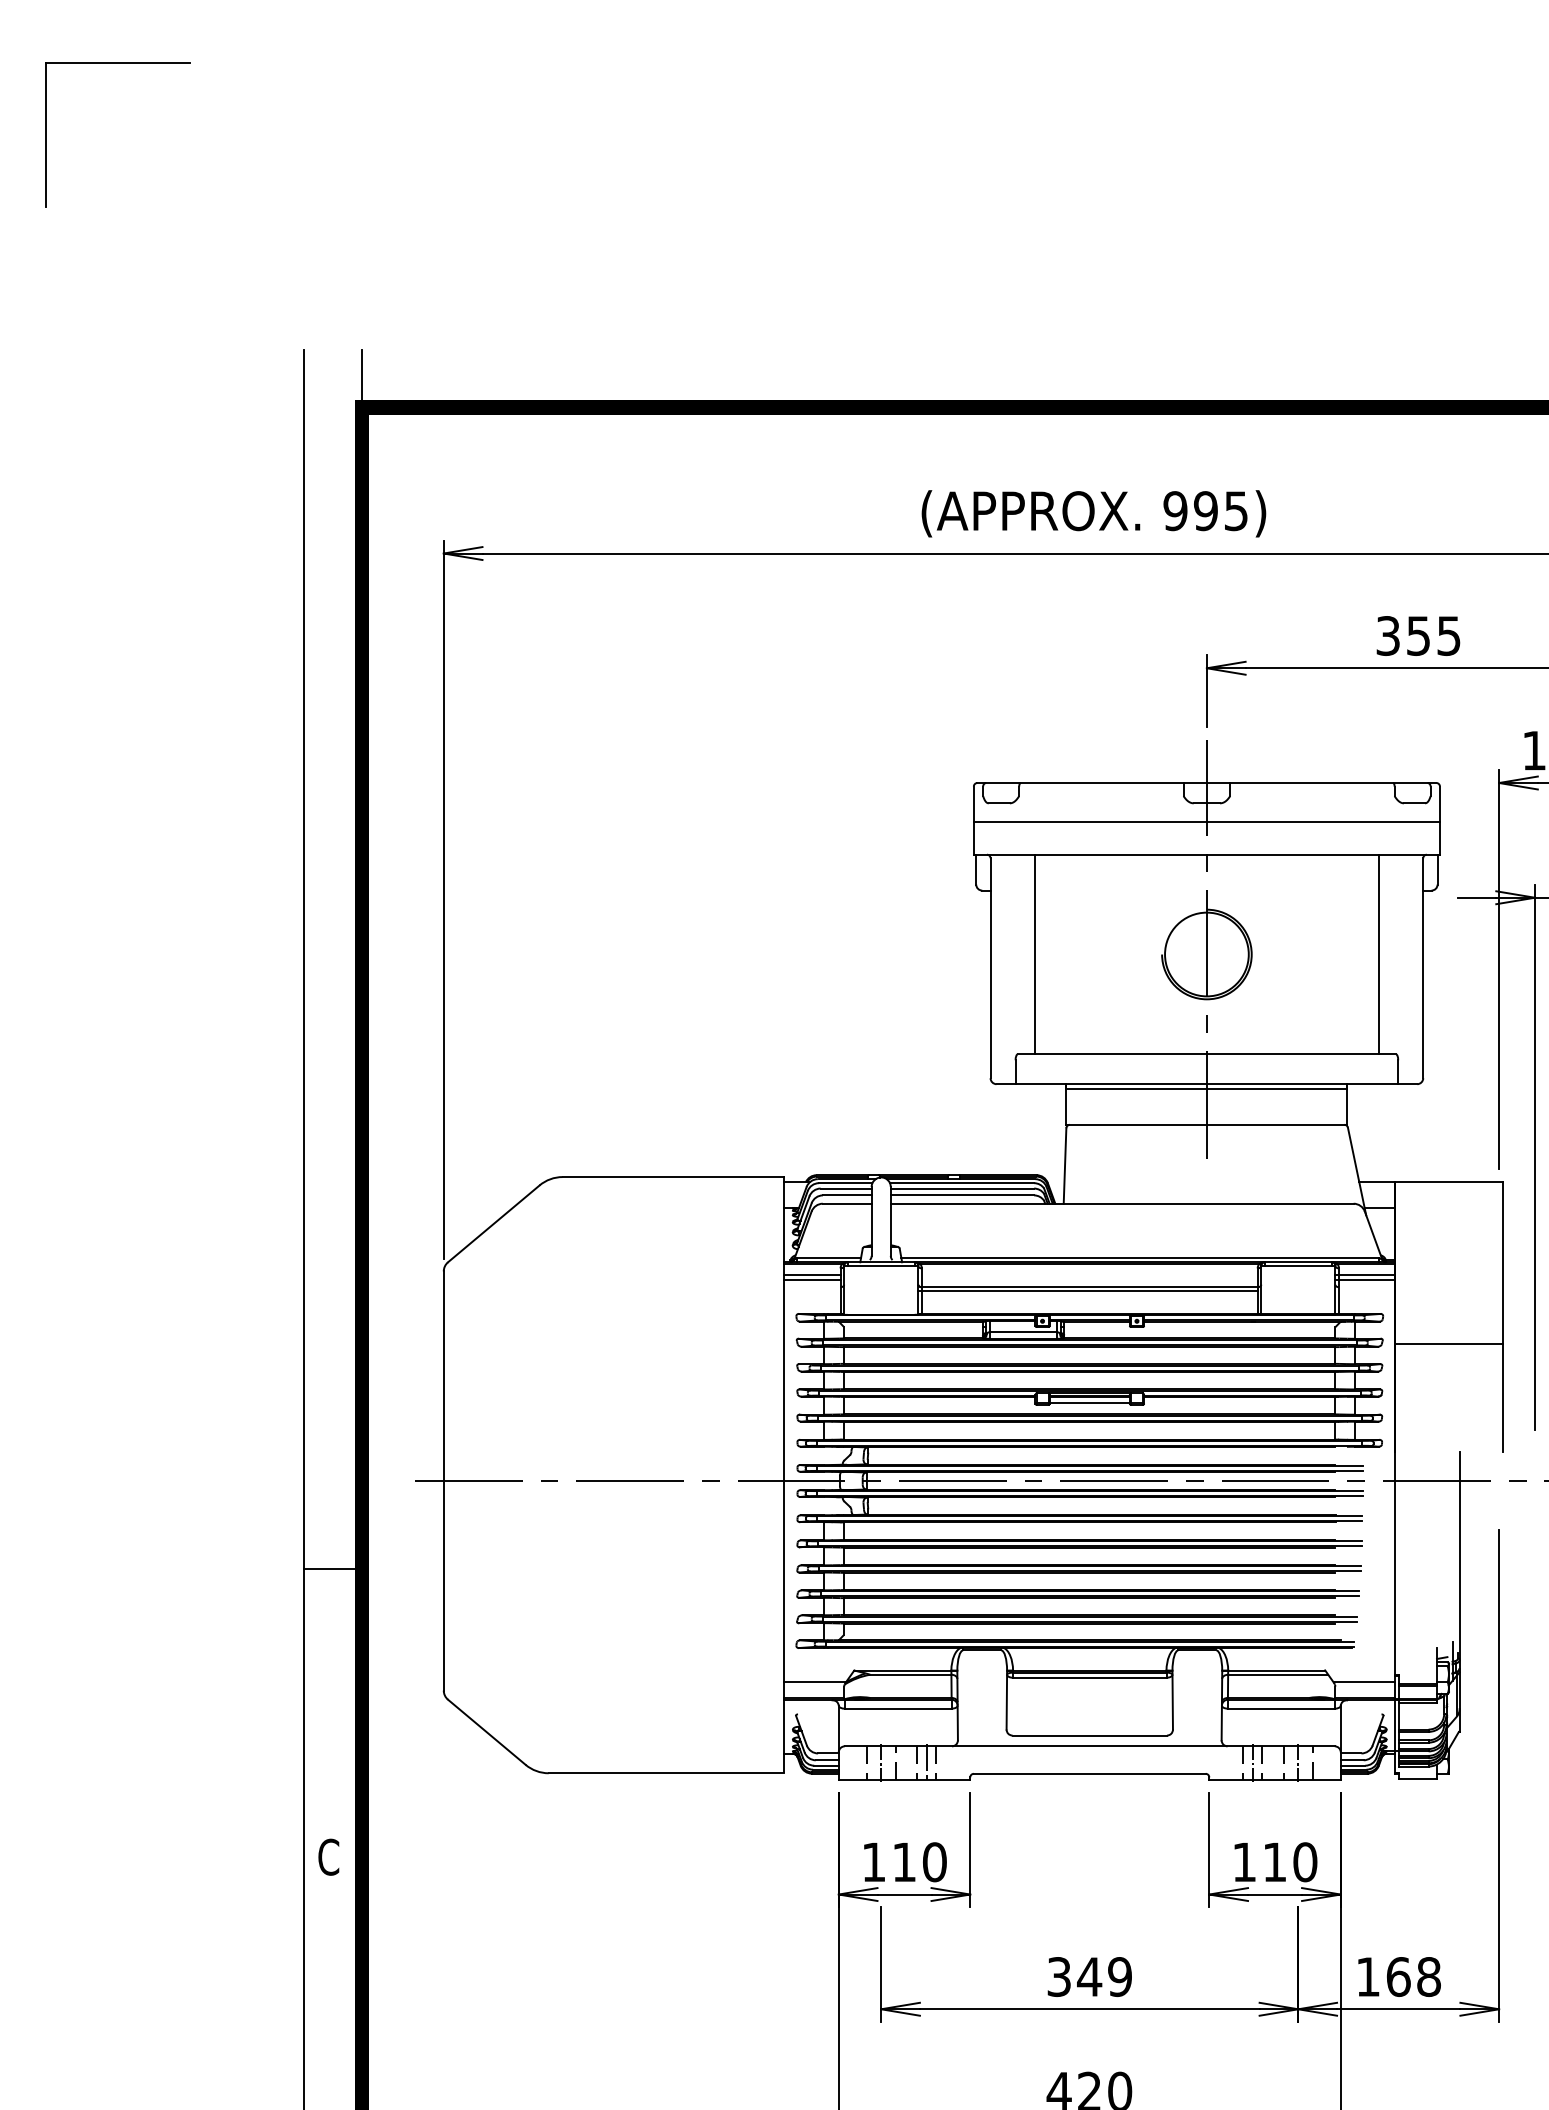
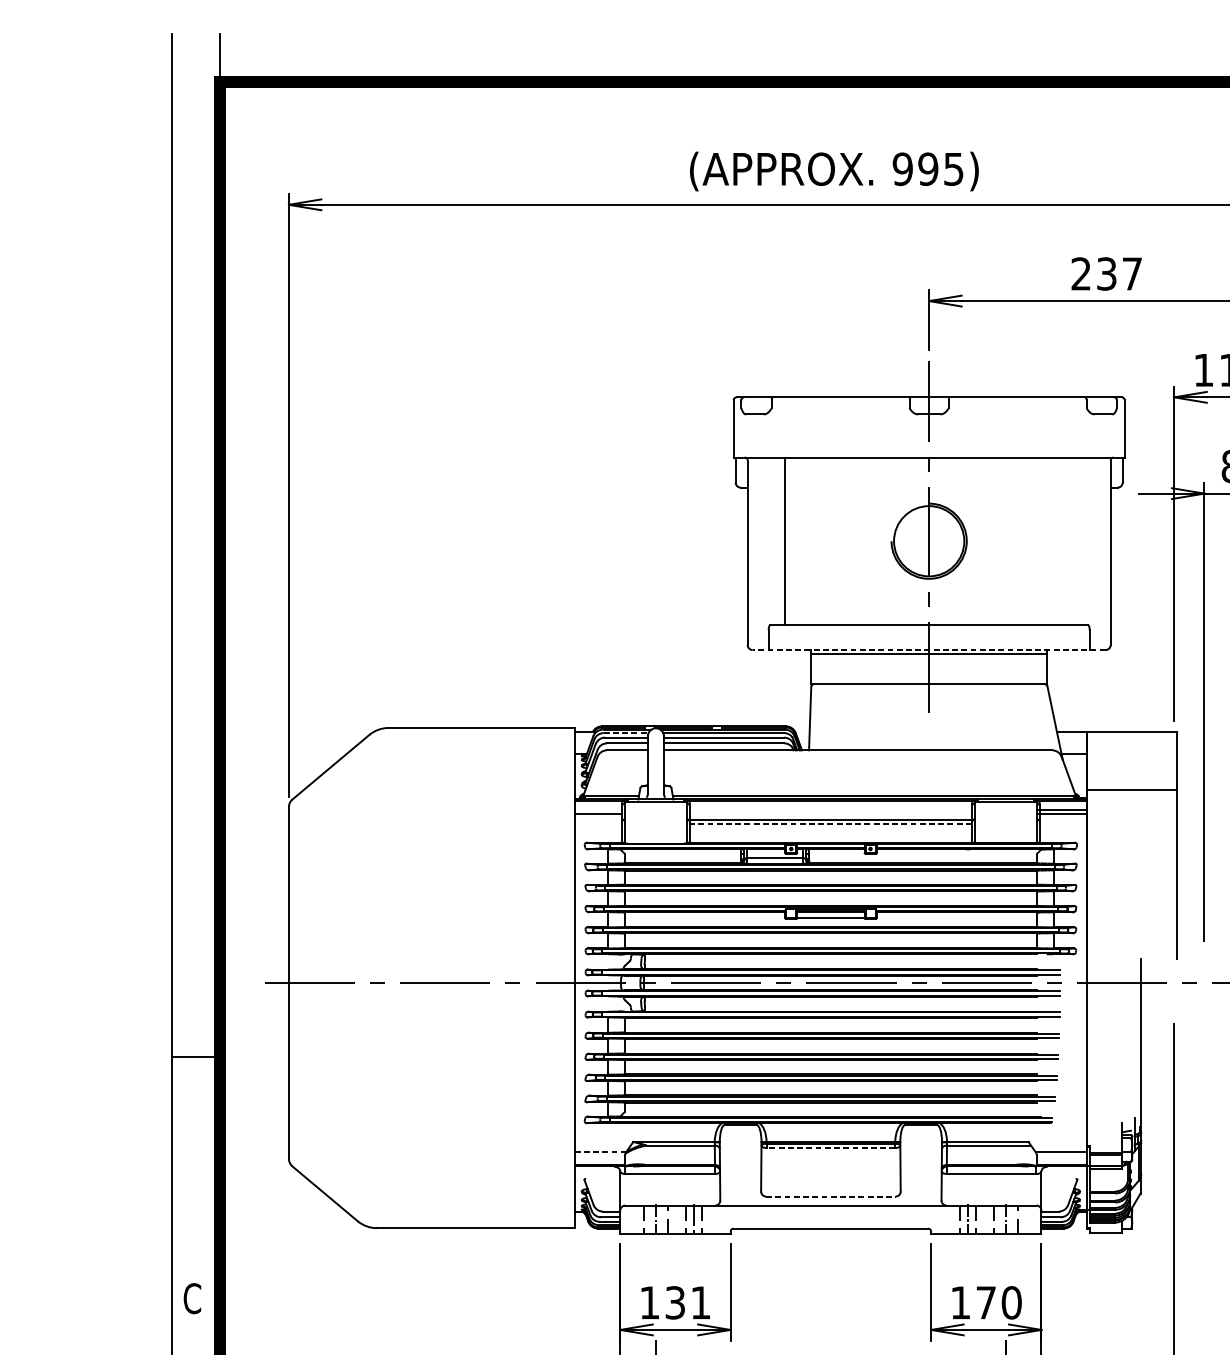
text: (1418, 636) -> (1106, 274), 355 -> 237
line: (1206, 822) -> (928, 430), removed
line: (1379, 954) -> (1073, 541), removed
line: (1206, 1084) -> (928, 650), solid -> dashed
line: (845, 1183) -> (625, 733), solid -> dashed
line: (812, 1275) -> (598, 810), removed
line: (1087, 1291) -> (828, 823), solid -> dashed
line: (1448, 1343) -> (1131, 789), moved
line: (1089, 1677) -> (830, 1147), solid -> dashed
line: (815, 1682) -> (600, 1152), solid -> dashed
line: (1090, 1735) -> (831, 1196), solid -> dashed
text: (919, 1862) -> (688, 1303), 110 -> 131
text: (1274, 1862) -> (985, 1303), 110 -> 170

